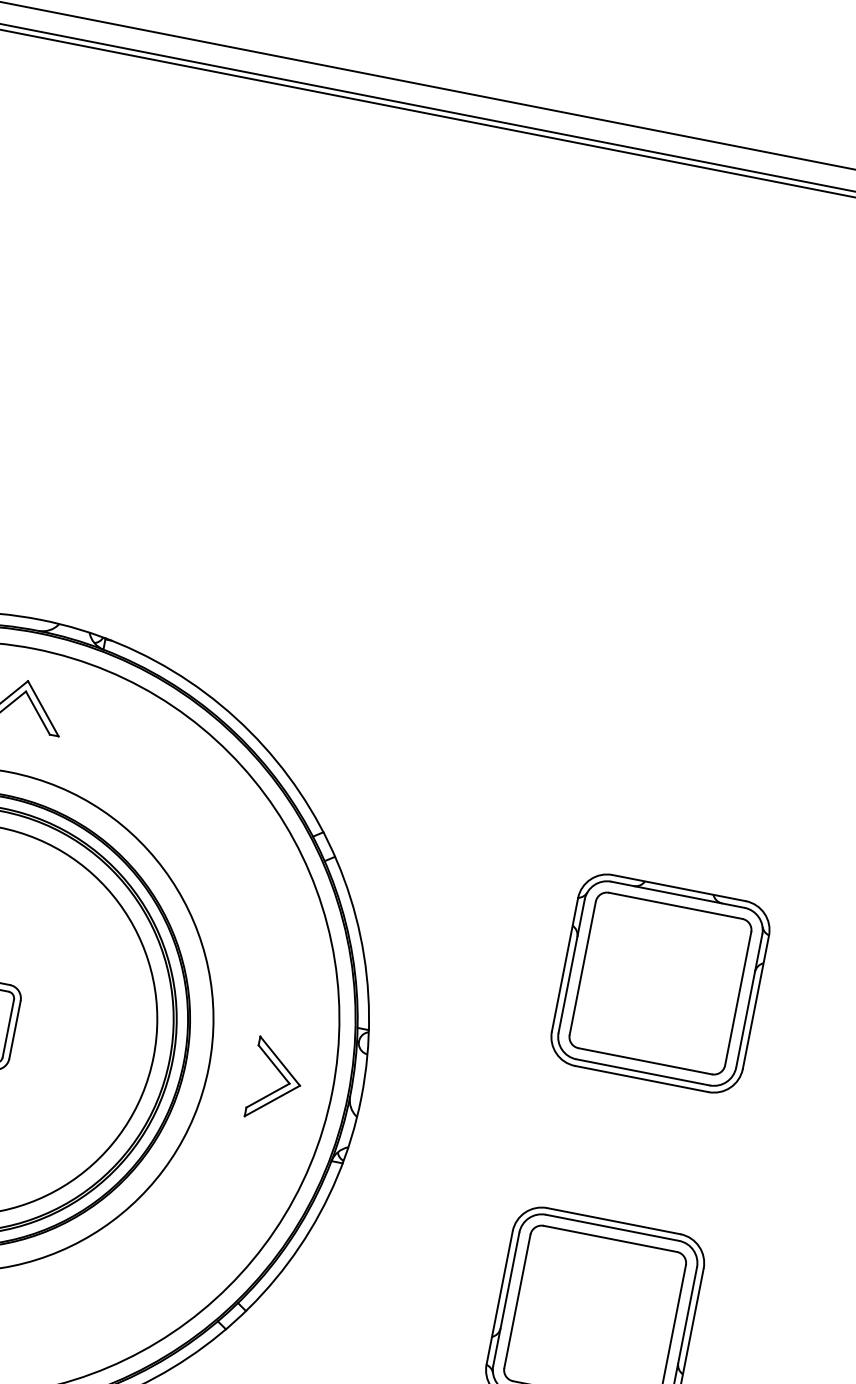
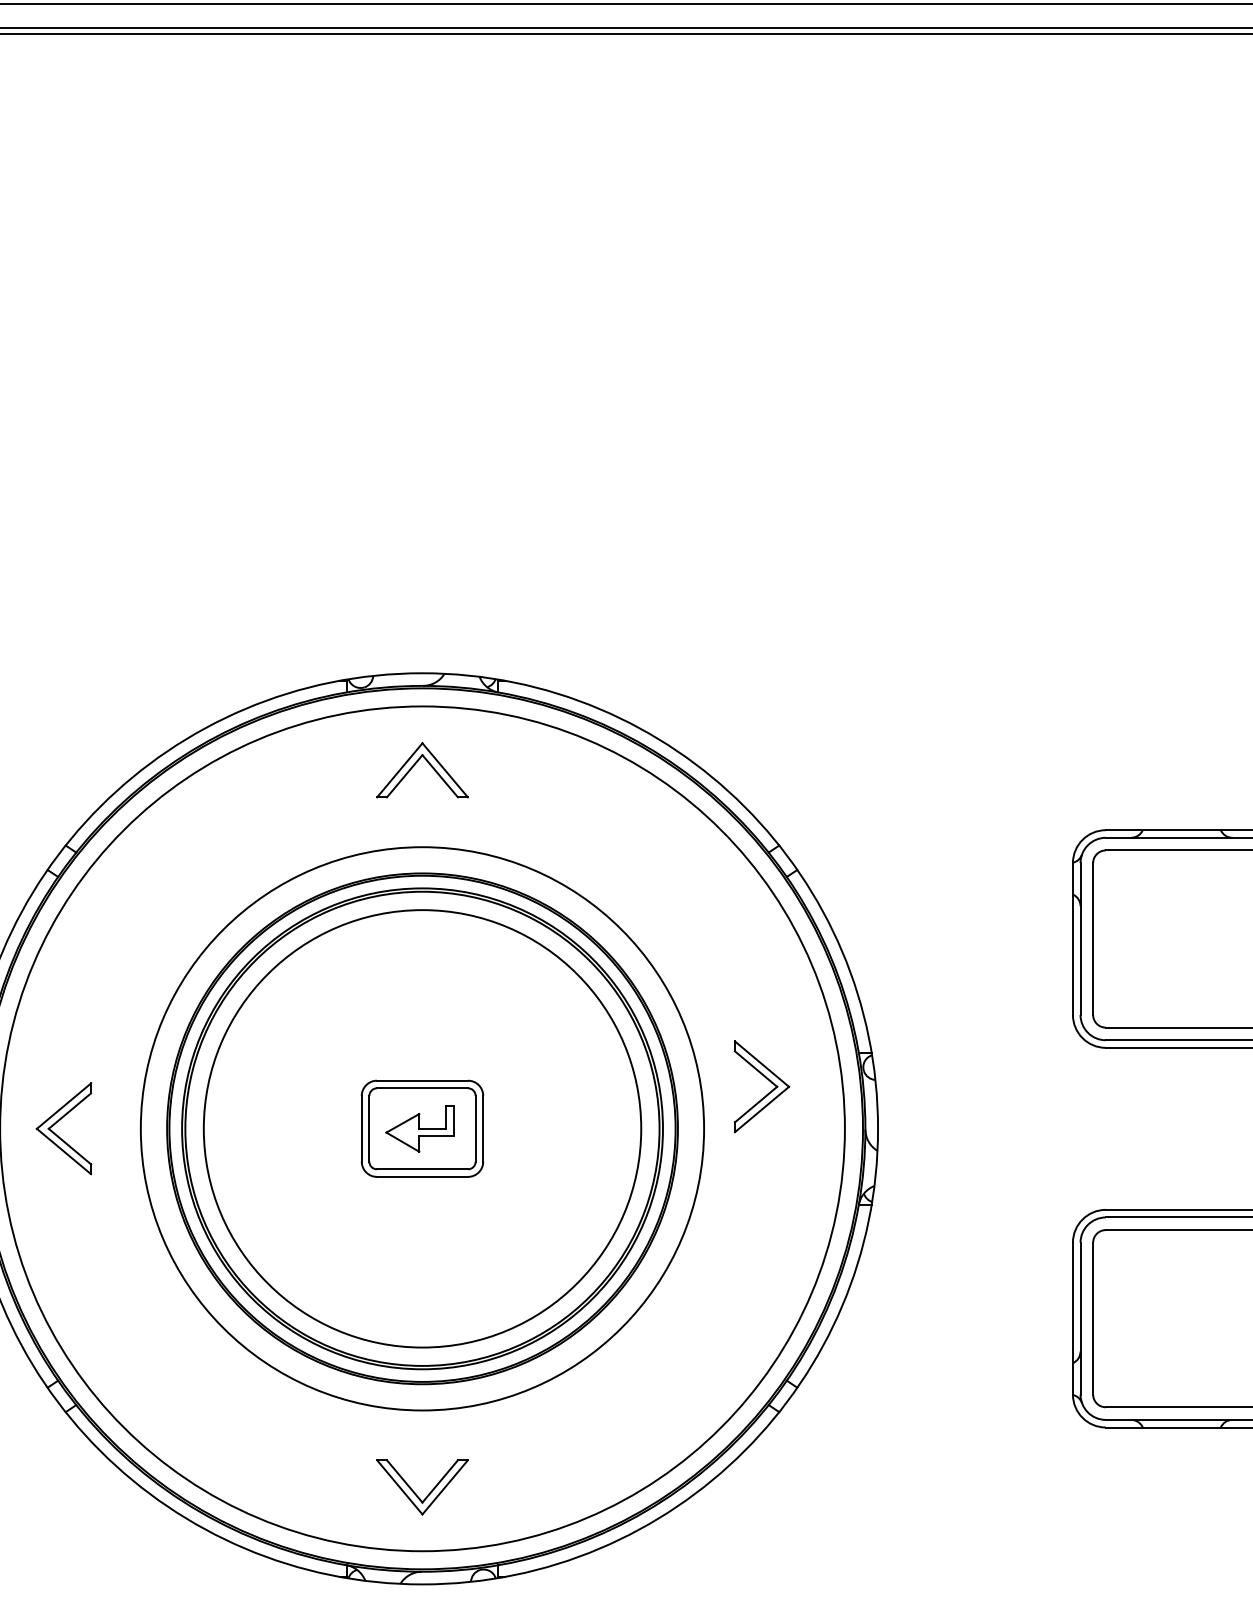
part: (281, 1075) -> (766, 1079), moved

